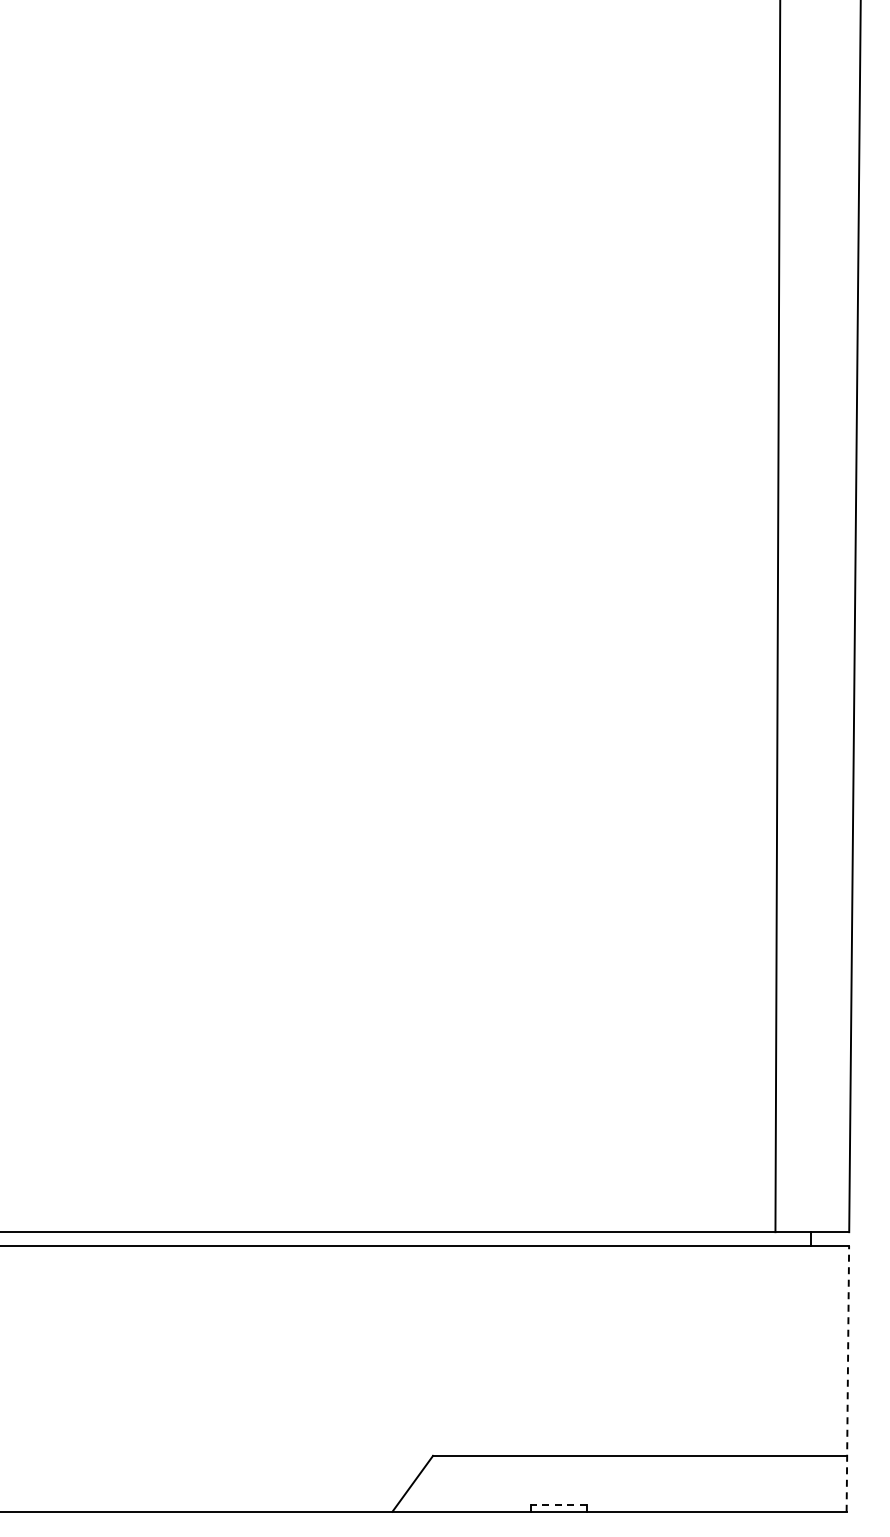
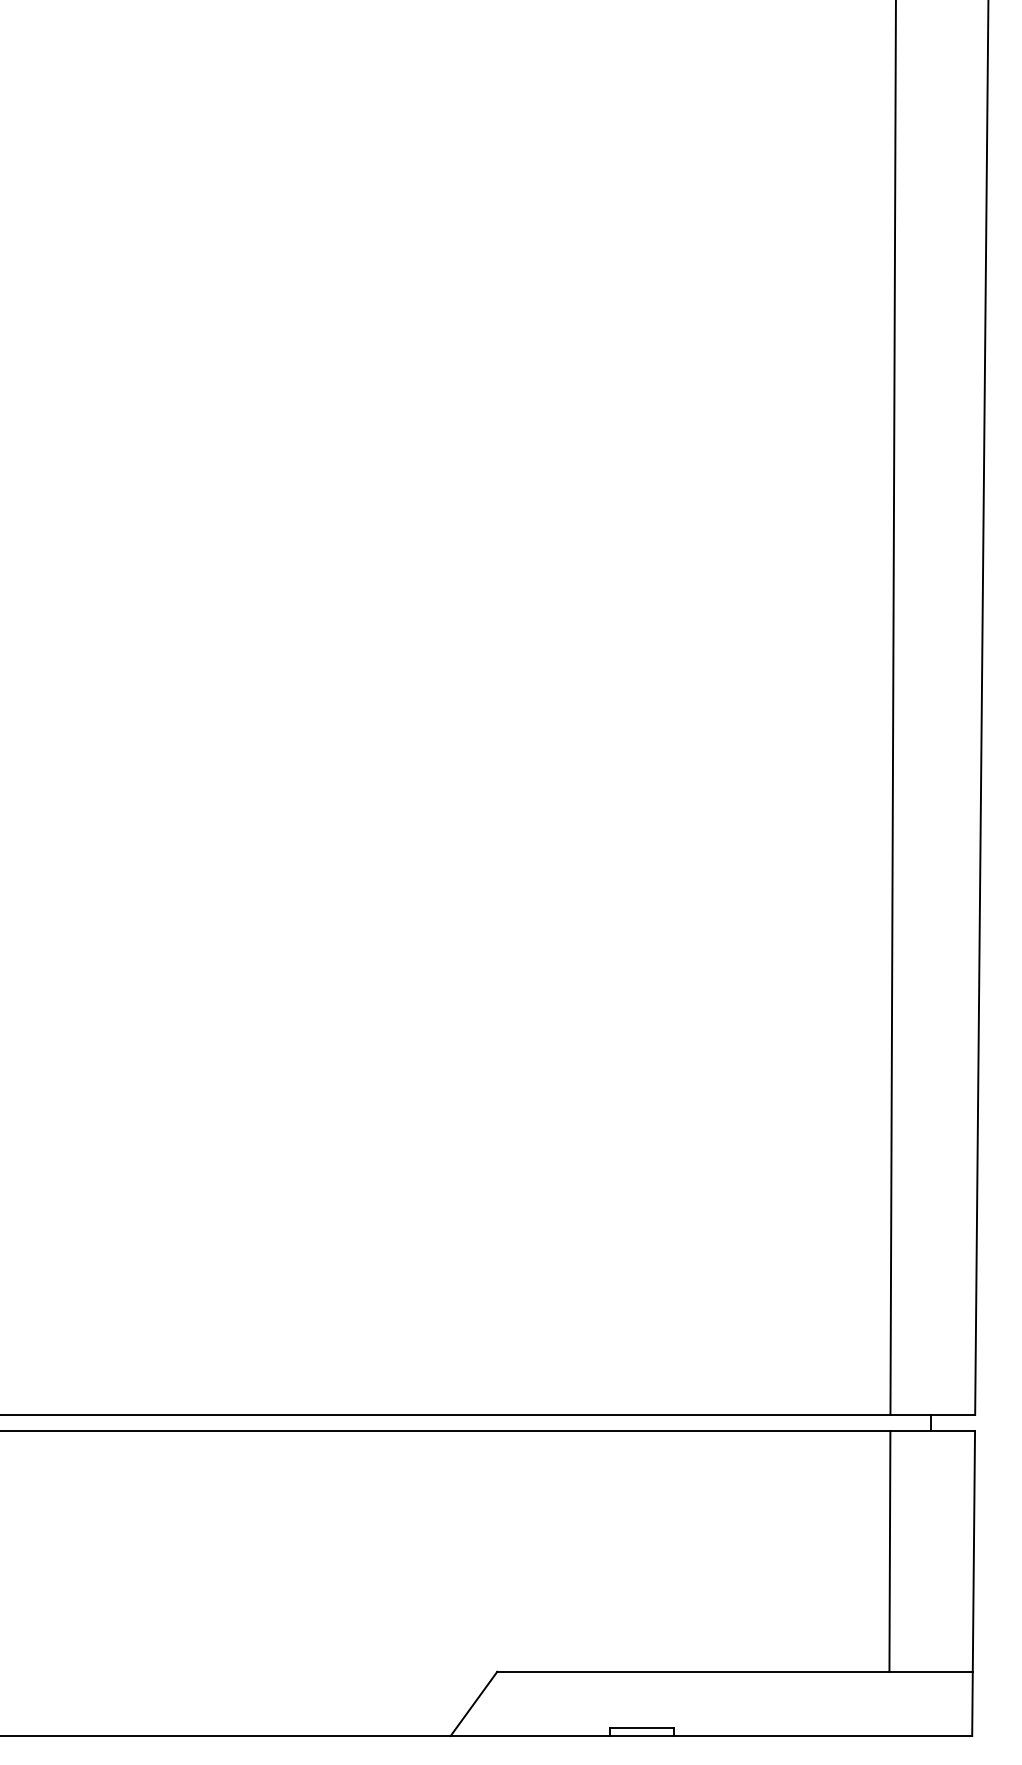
line: (774, 1350) -> (889, 1550), added
line: (847, 1378) -> (973, 1582), dashed -> solid
line: (558, 1504) -> (641, 1727), dashed -> solid

